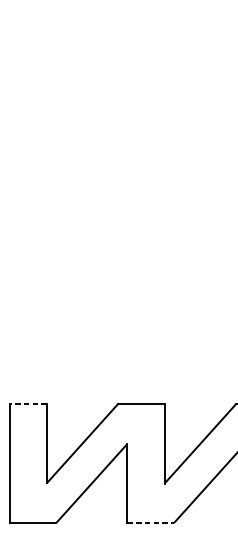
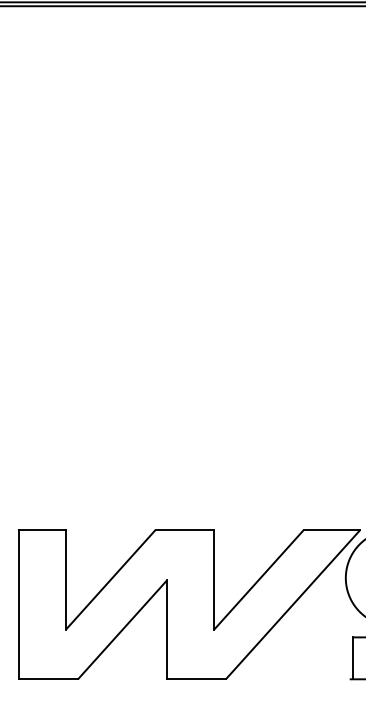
line: (28, 403) -> (42, 529), dashed -> solid
line: (150, 523) -> (196, 679), dashed -> solid

